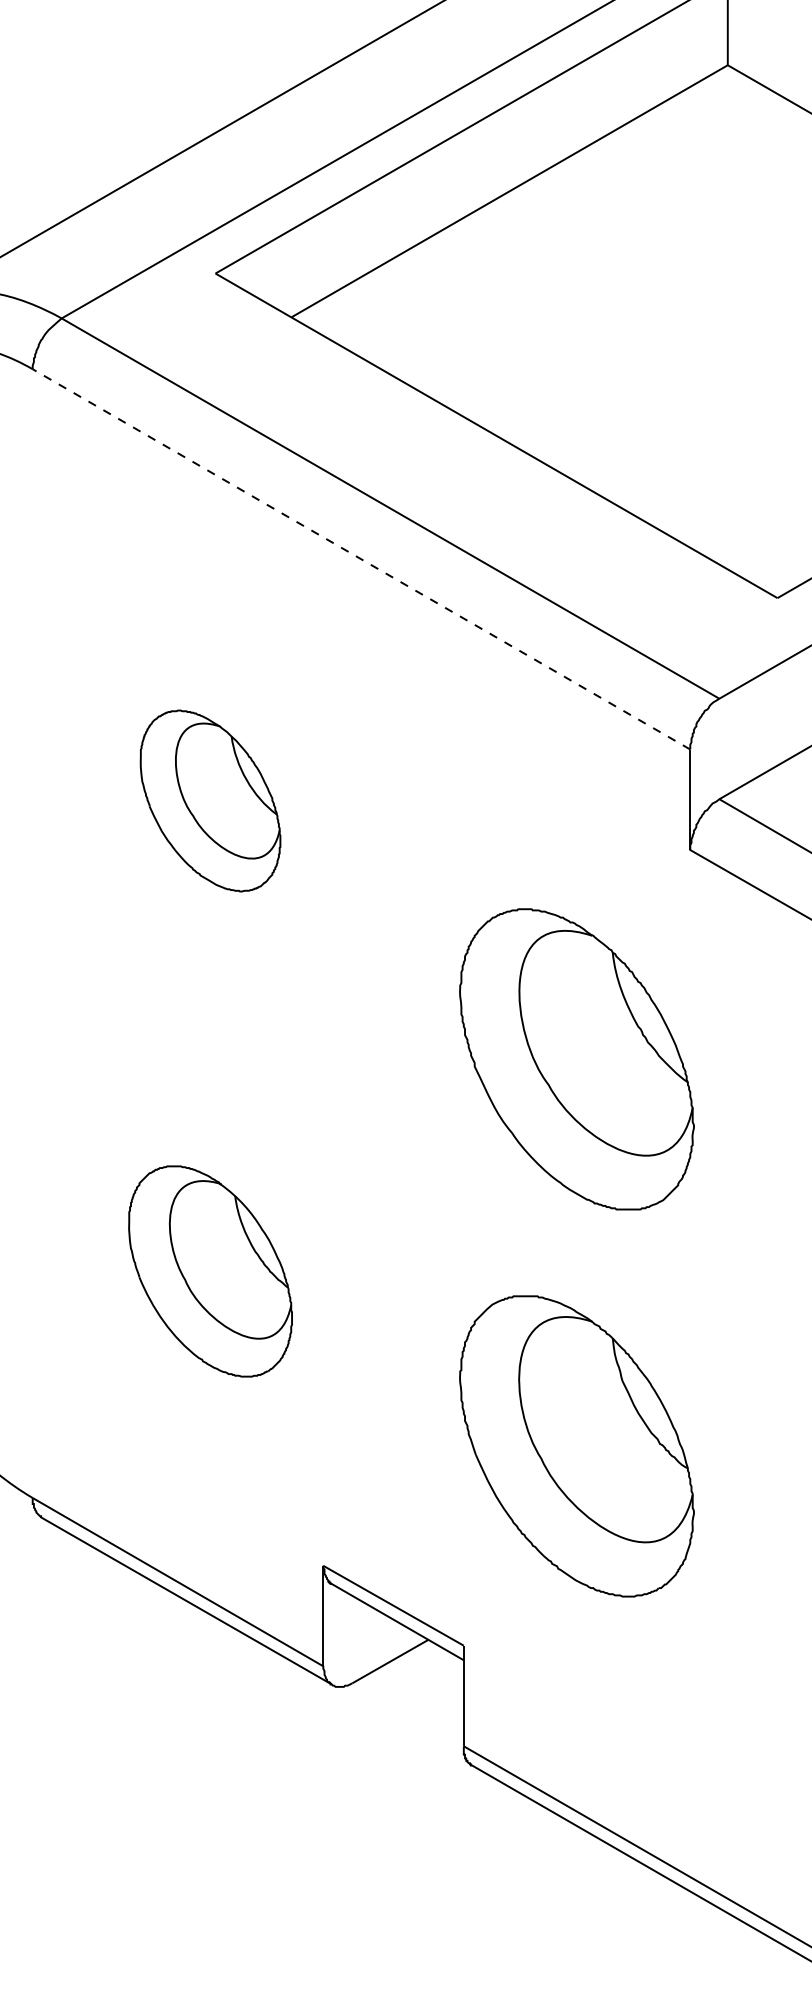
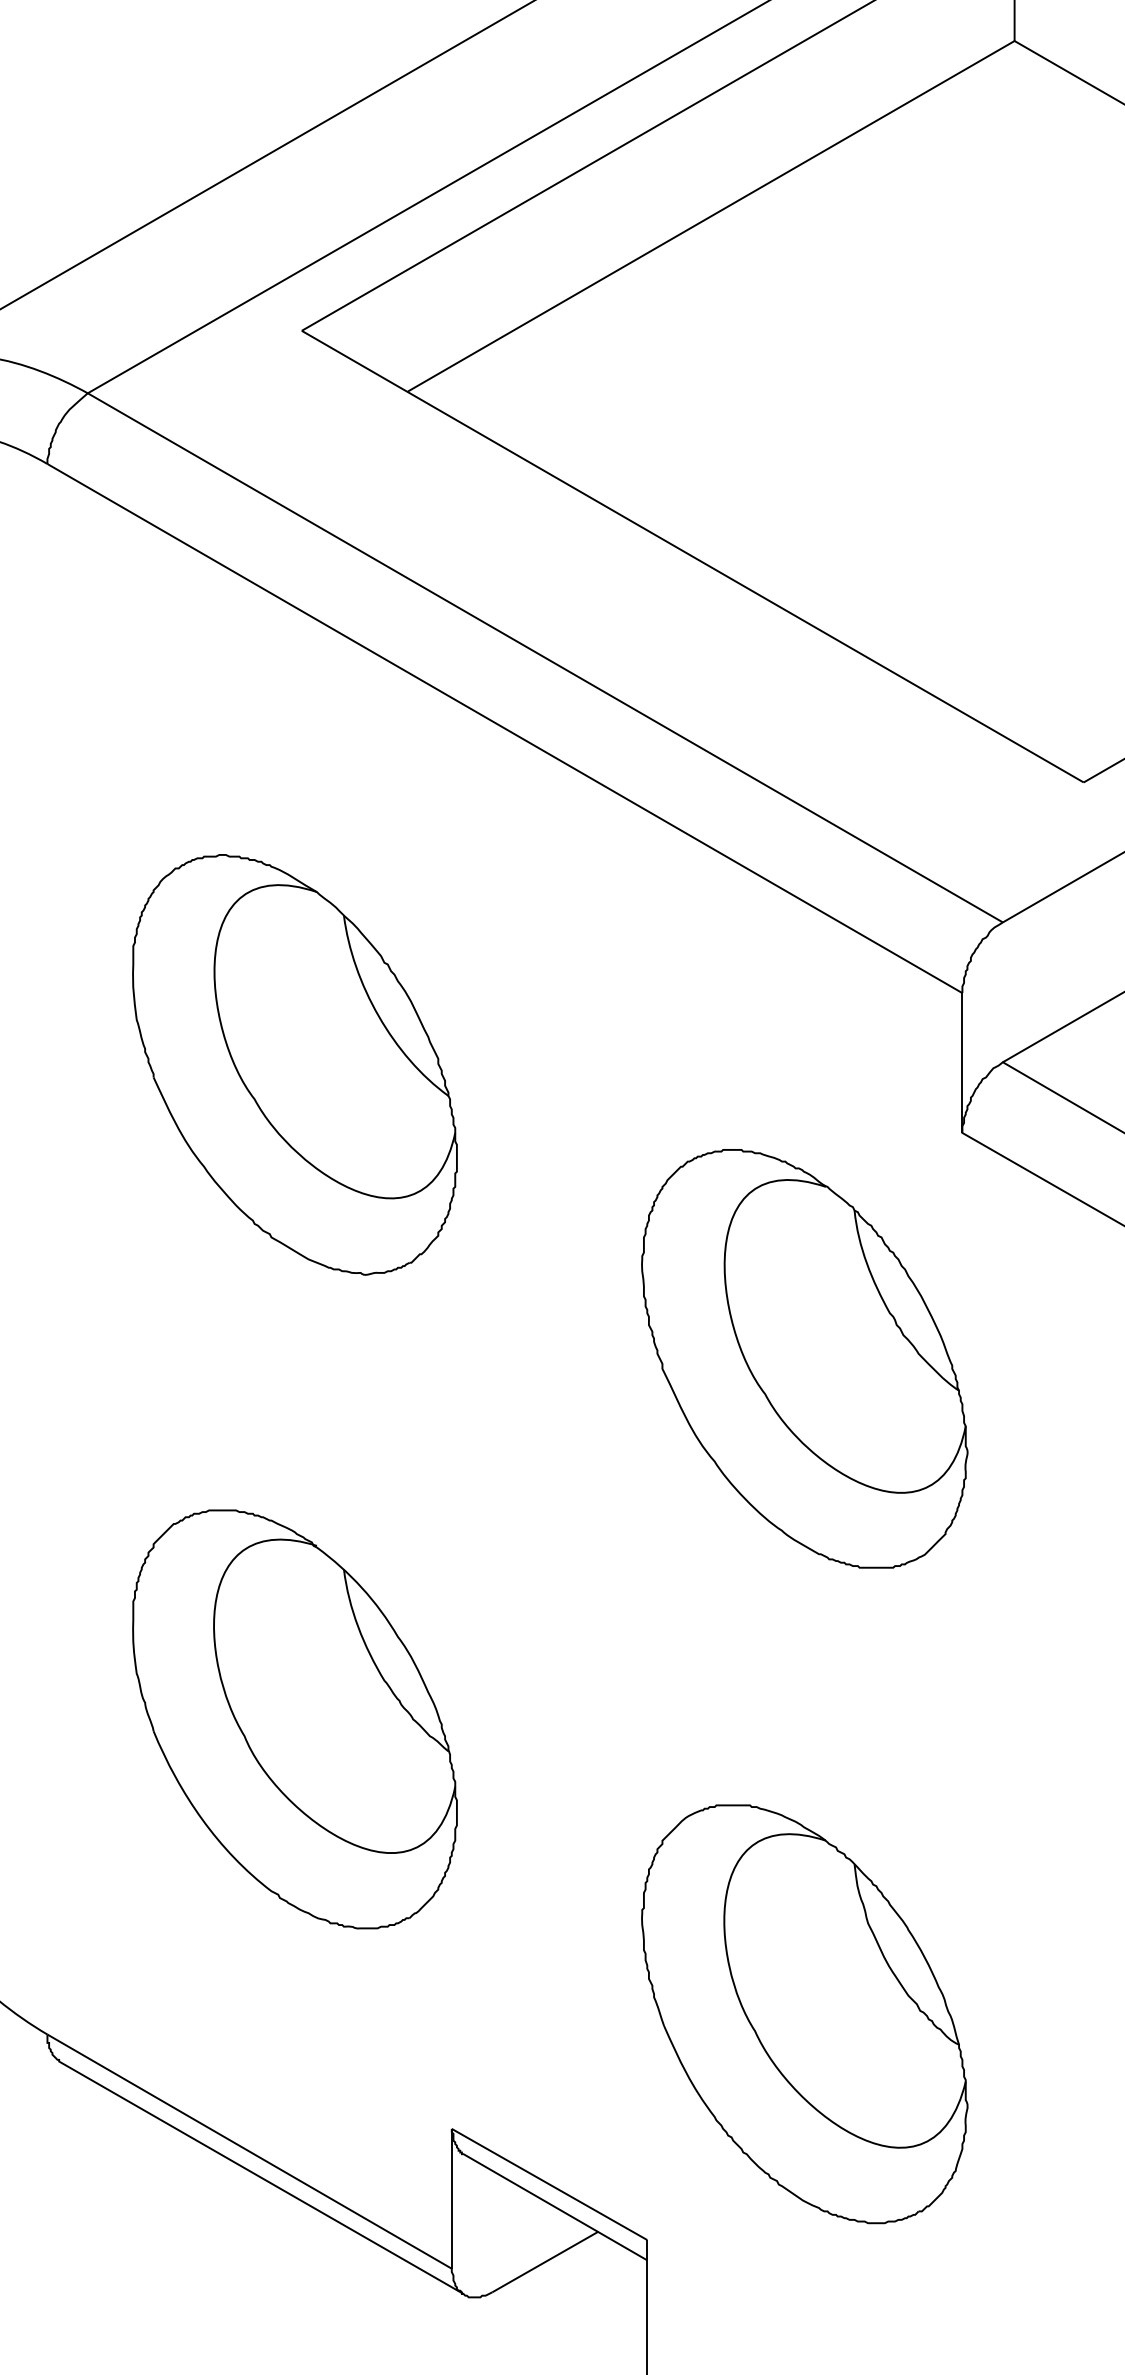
line: (361, 559) -> (504, 728), dashed -> solid
part: (210, 800) -> (294, 1064), size x1.67
part: (576, 1059) -> (804, 1359), moved
part: (210, 1271) -> (294, 1719), size x1.43
part: (576, 1446) -> (804, 2014), moved

